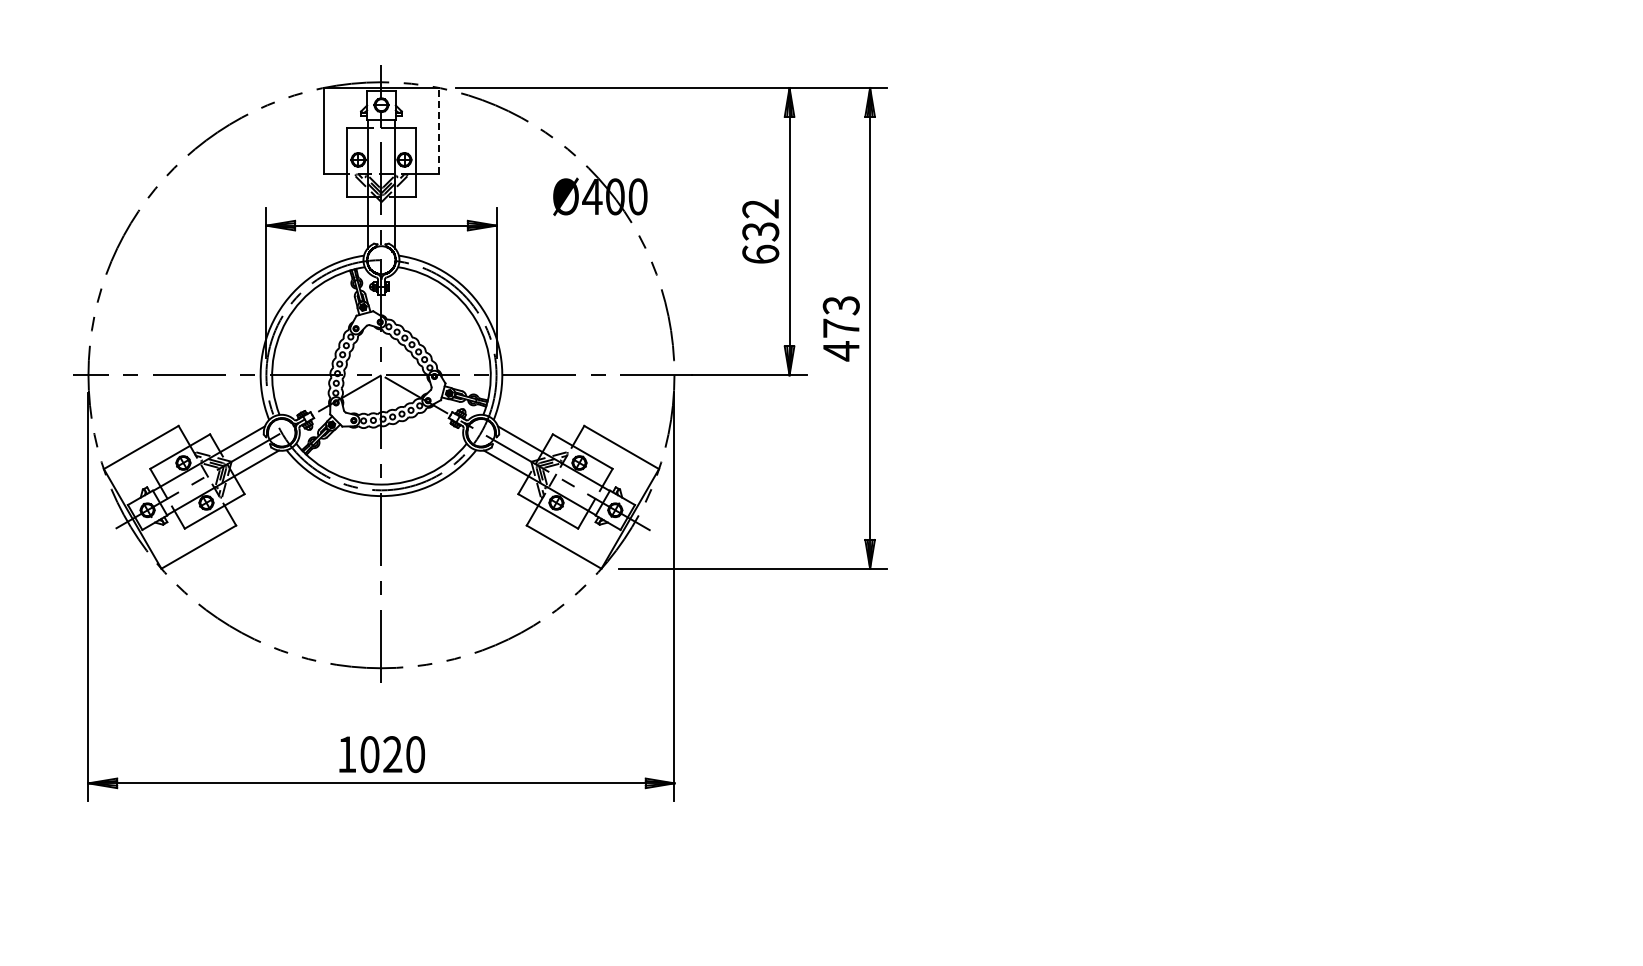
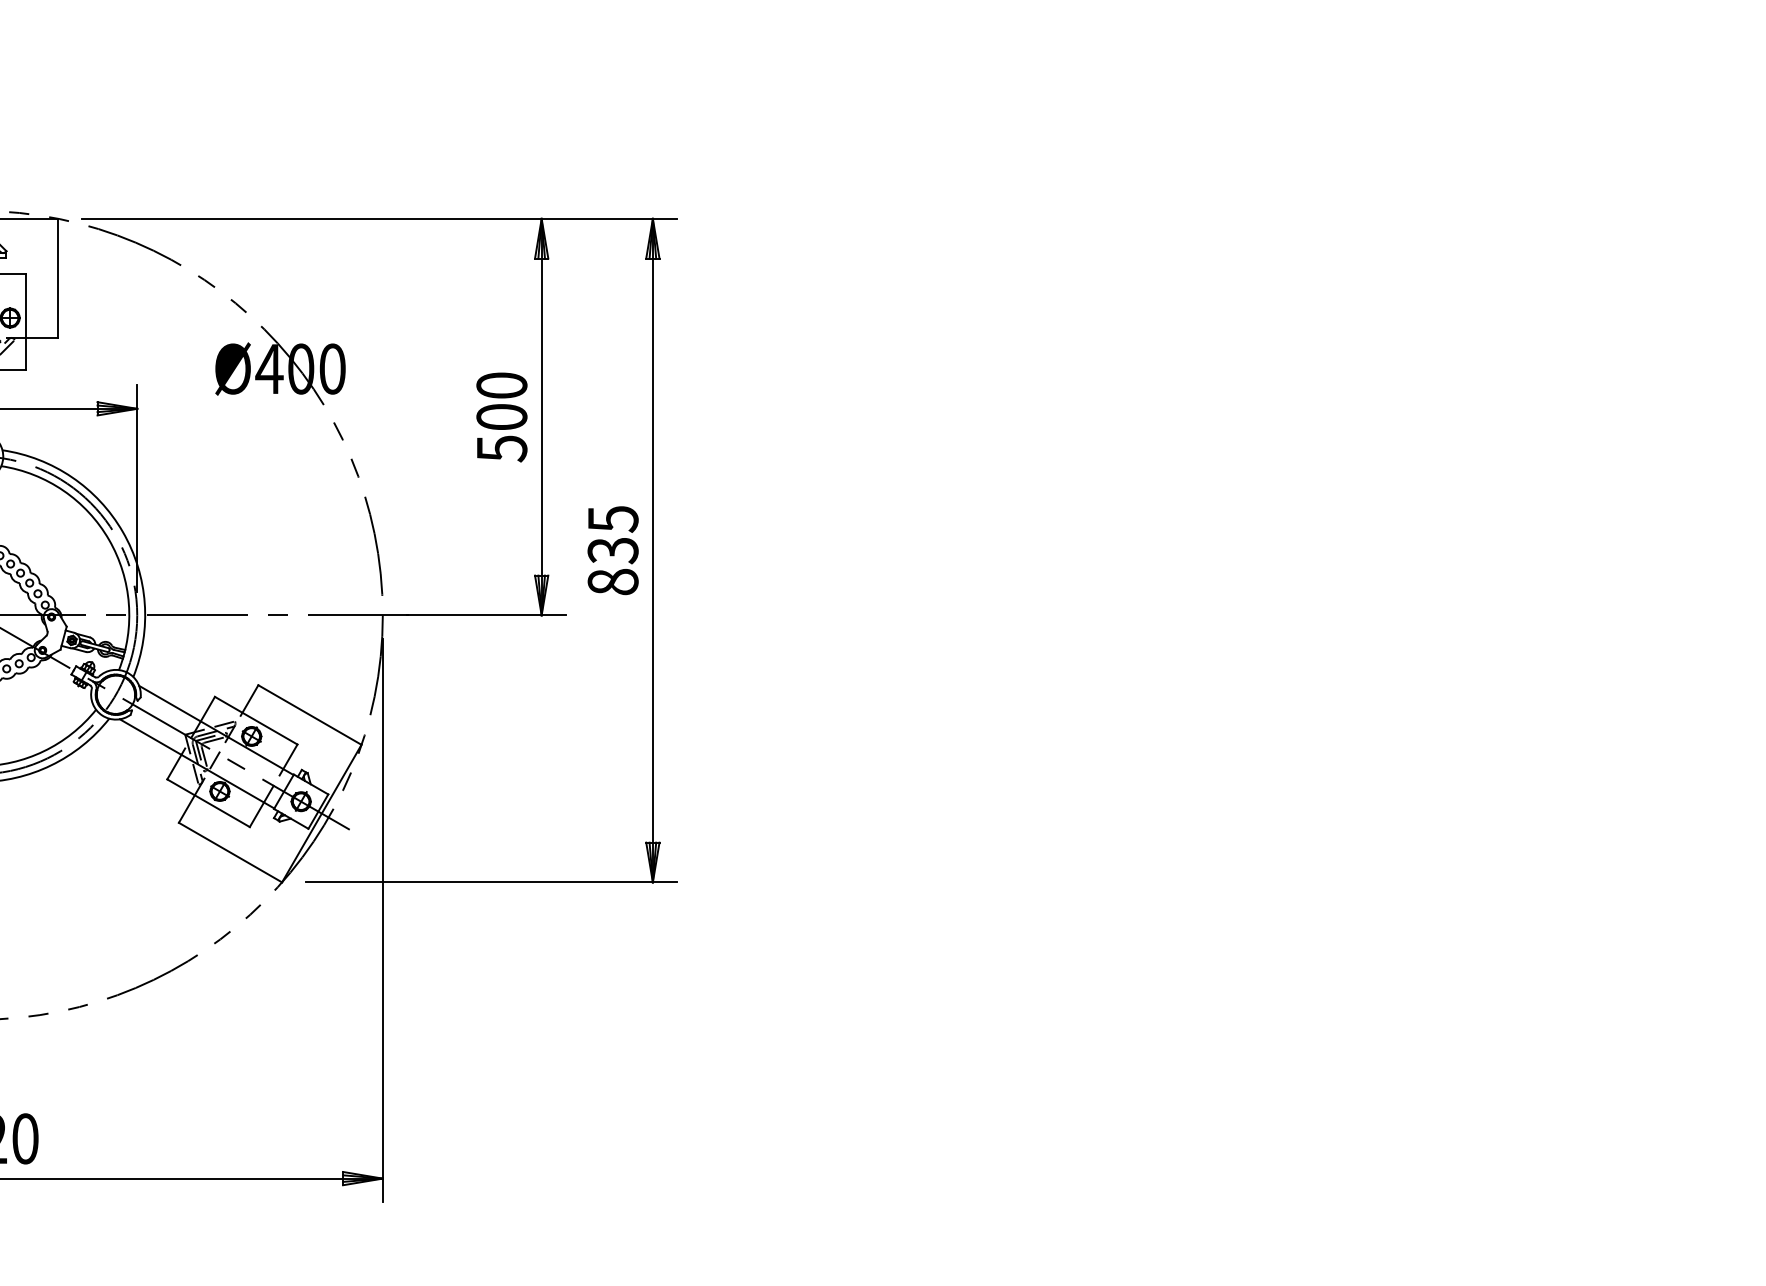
line: (439, 130) -> (58, 277), dashed -> solid
text: (760, 231) -> (501, 416), 632 -> 500
text: (840, 328) -> (611, 550), 473 -> 835

